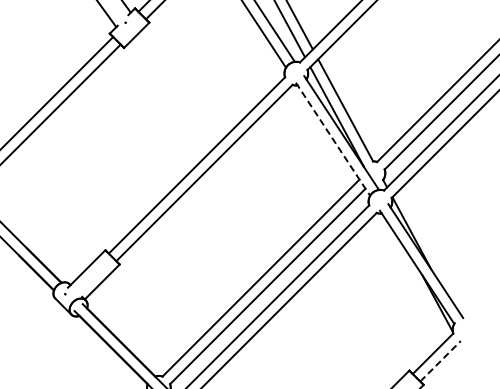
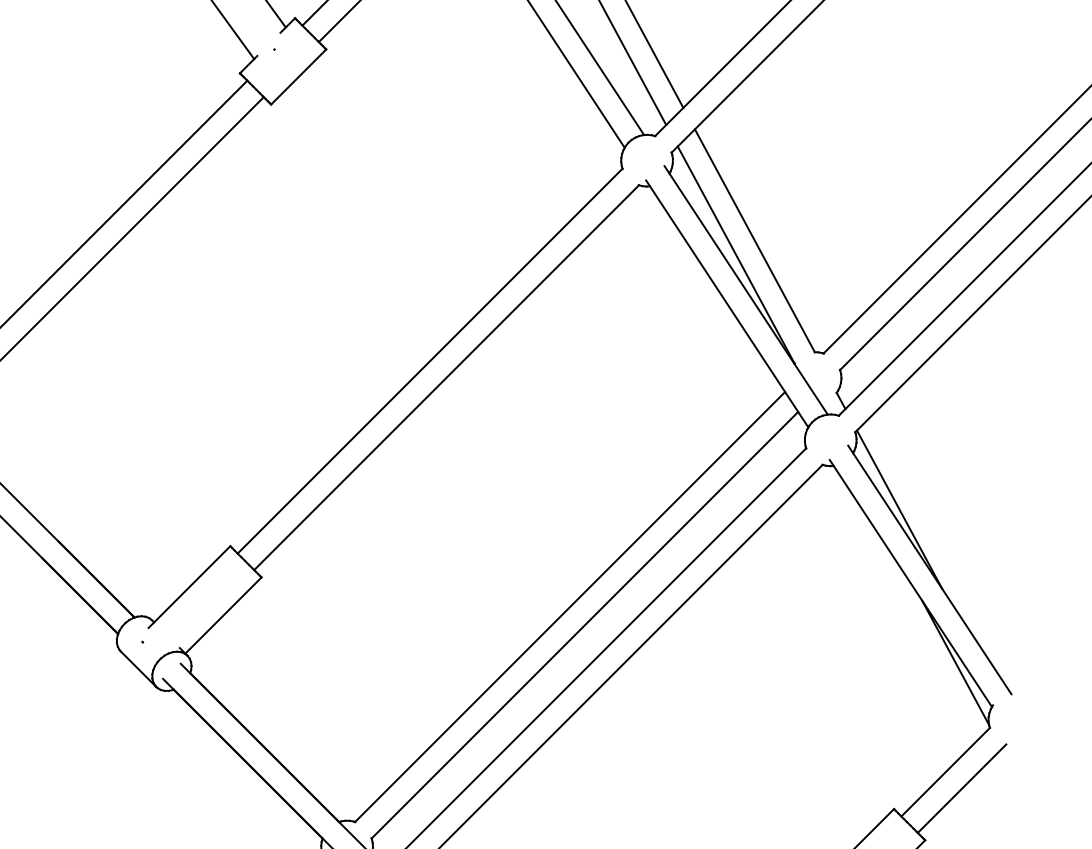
line: (333, 139) -> (728, 304), dashed -> solid
line: (440, 361) -> (961, 789), dashed -> solid

